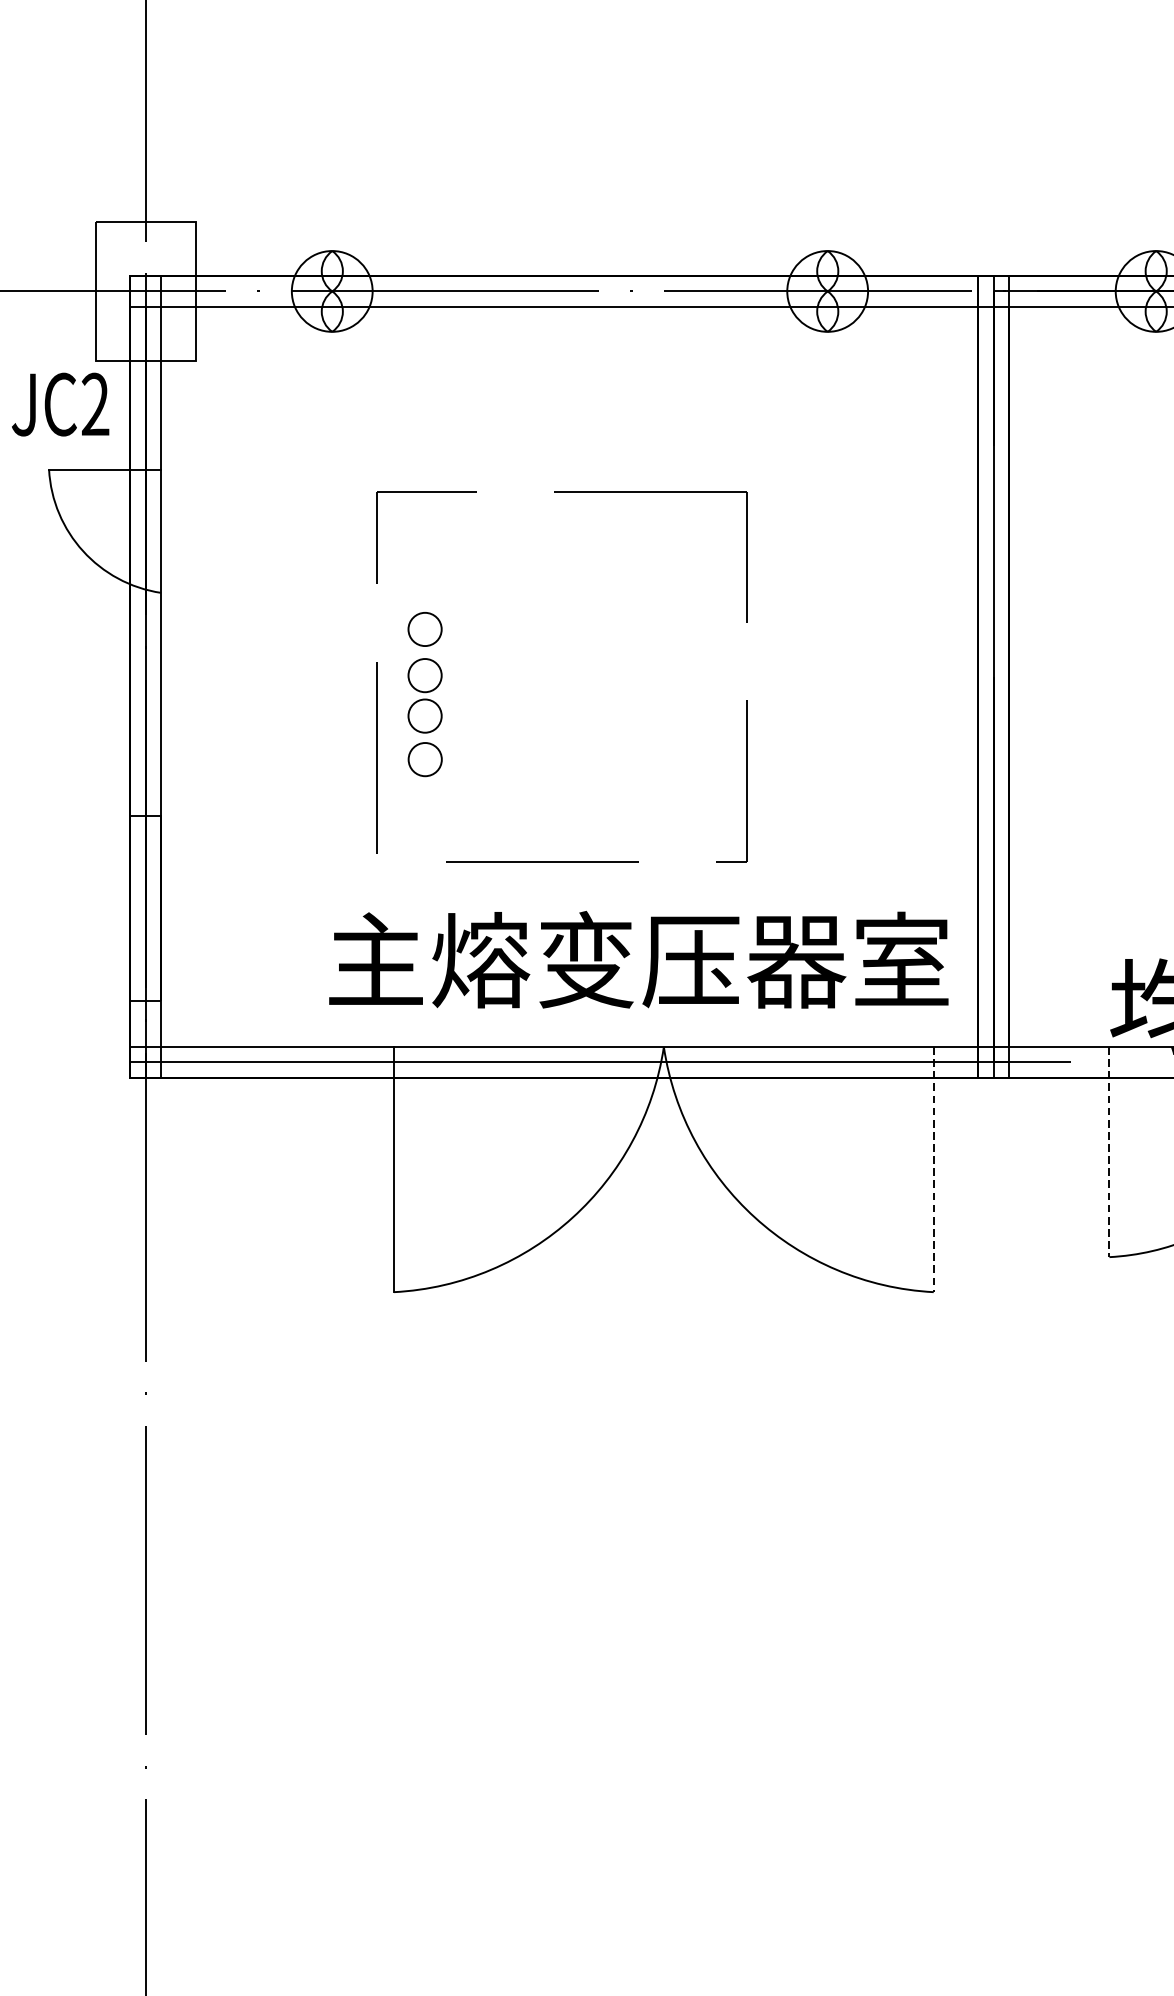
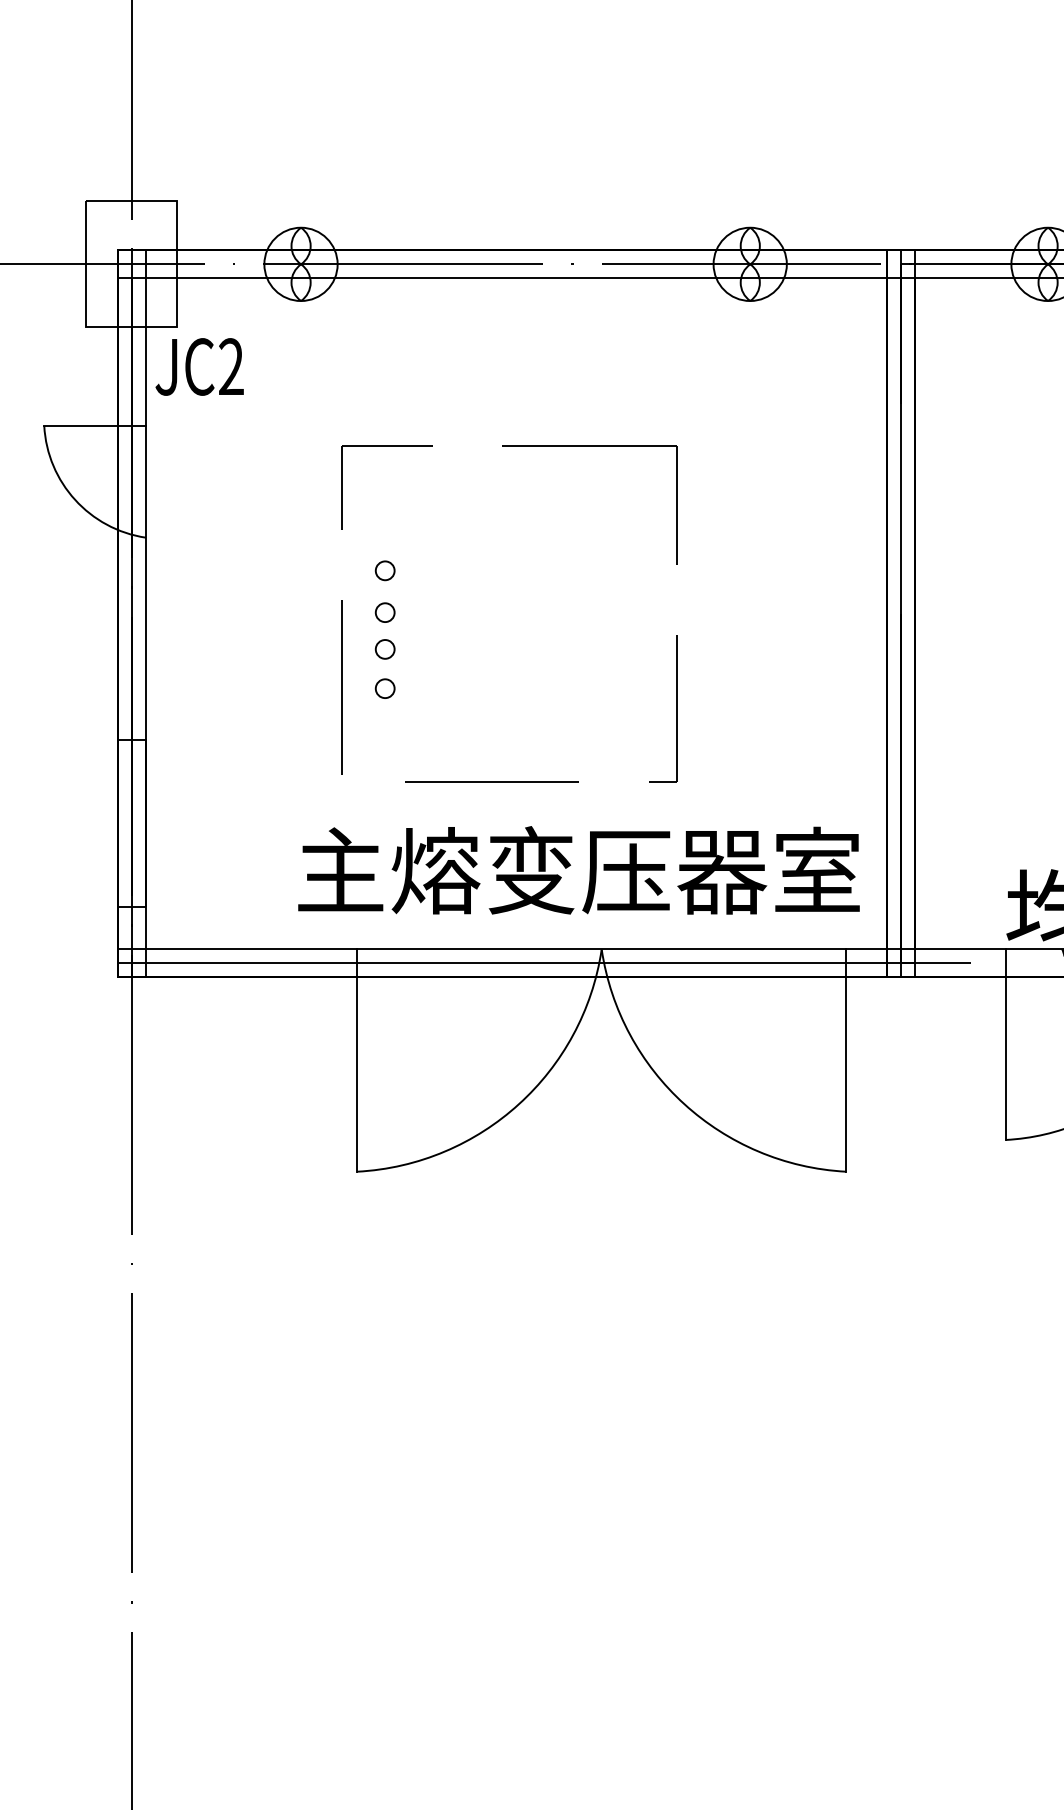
text: (60, 404) -> (199, 366), moved
circle: (424, 629) -> (384, 570), size x0.62
circle: (424, 675) -> (384, 612), size x0.62
circle: (424, 716) -> (384, 649), size x0.62
circle: (424, 759) -> (384, 688), size x0.62
line: (1109, 1152) -> (1005, 1045), dashed -> solid
line: (933, 1170) -> (846, 1061), dashed -> solid

